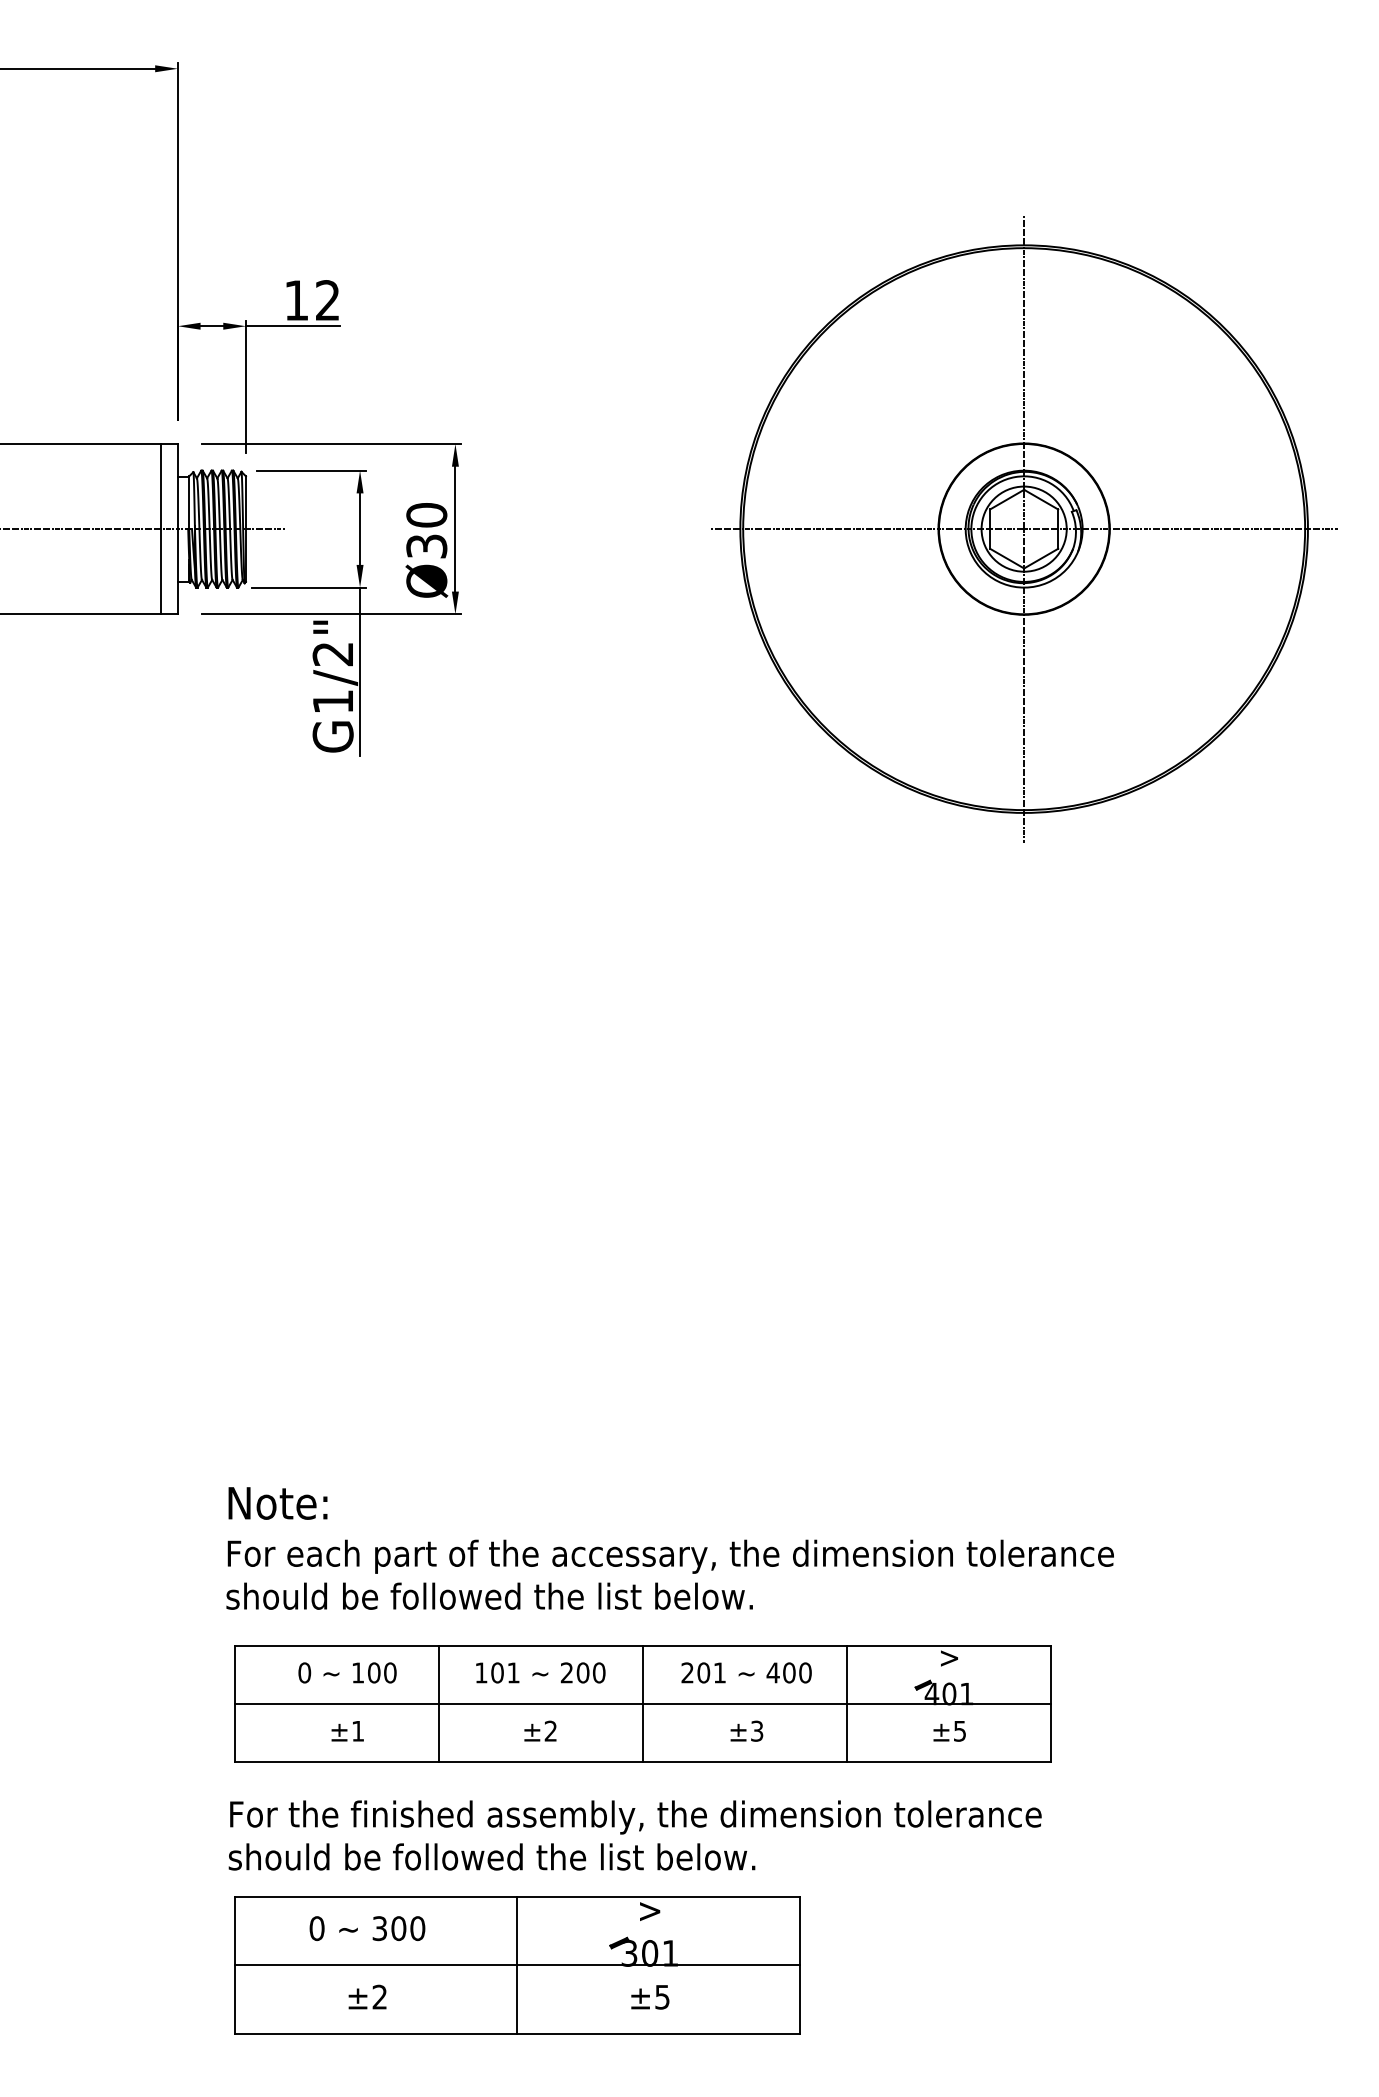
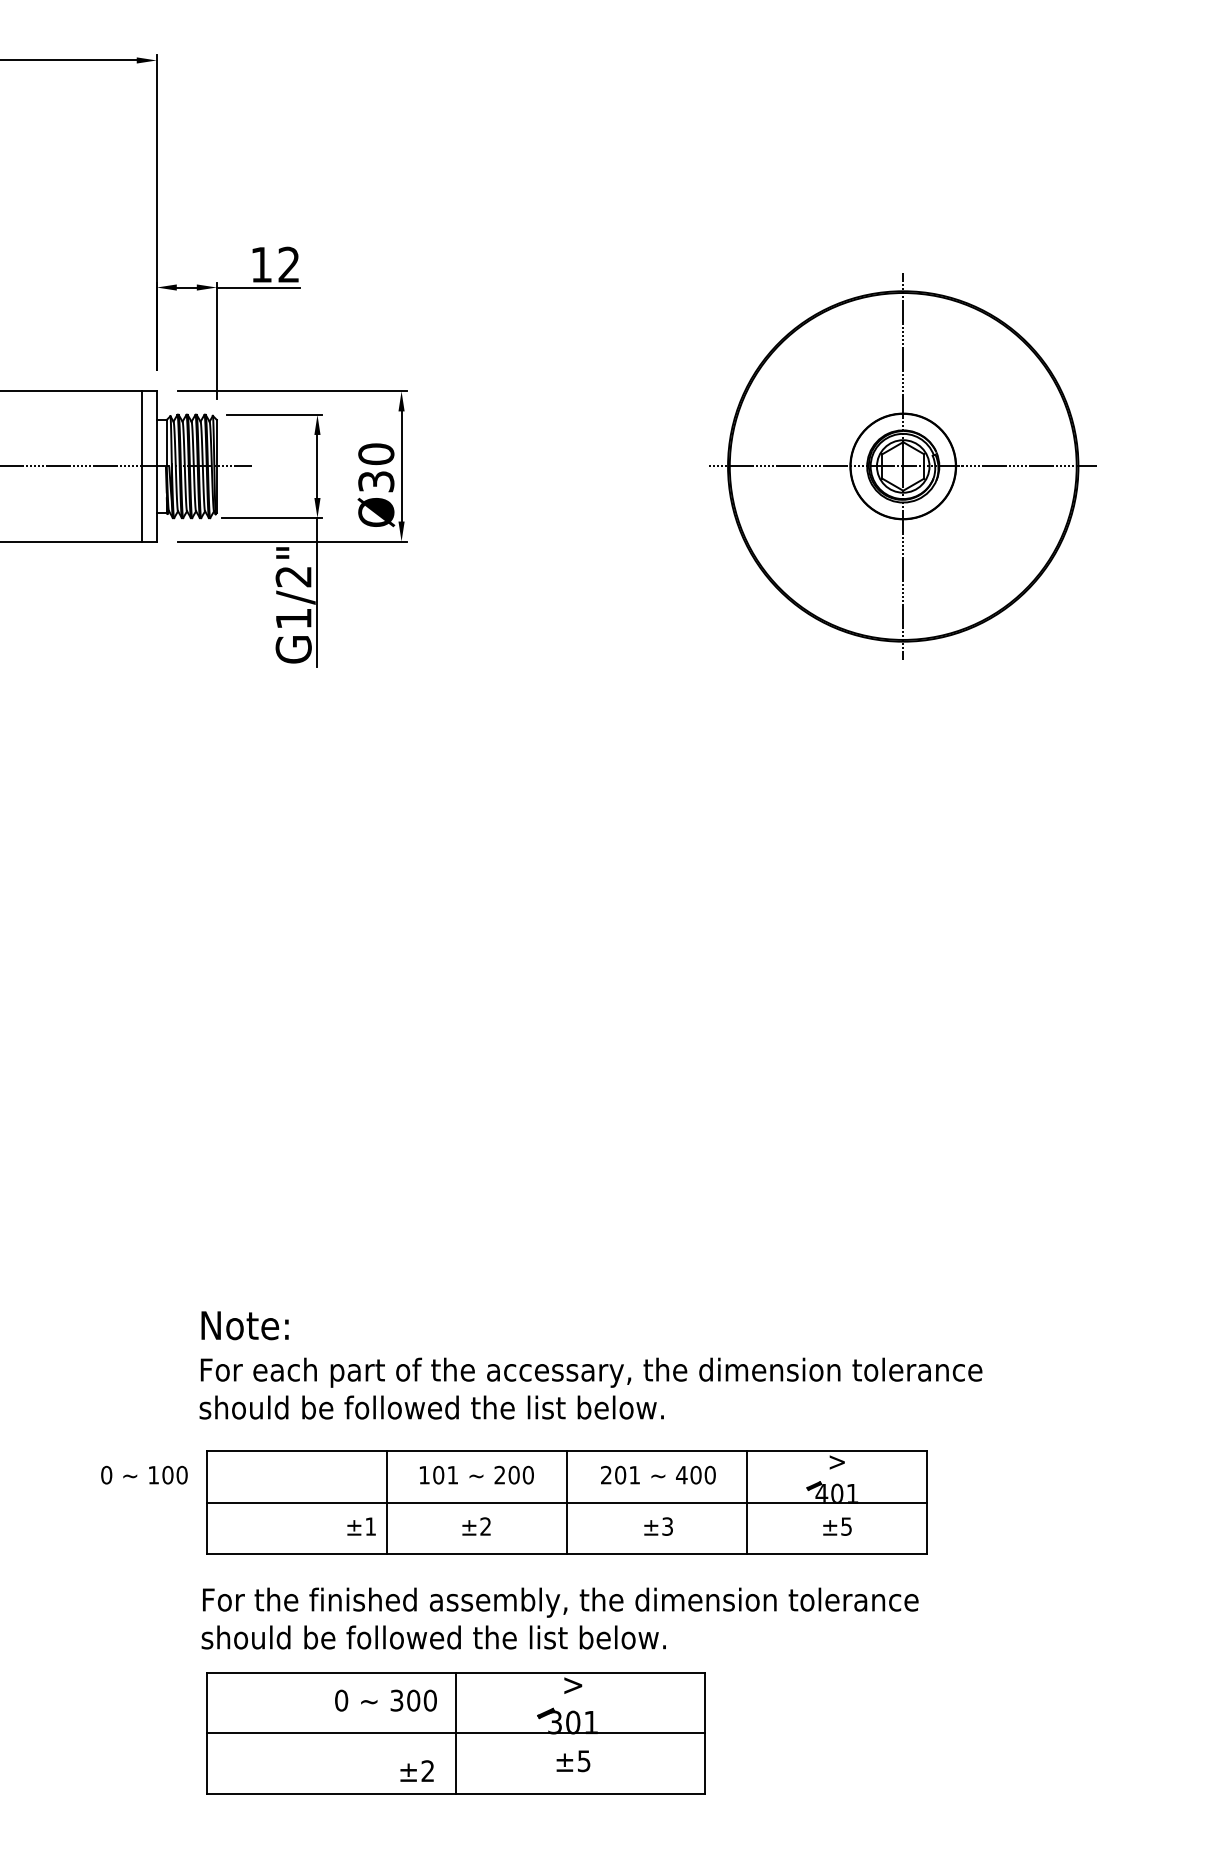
part: (1024, 529) -> (903, 466), size x0.7
text: (347, 1672) -> (144, 1474), moved
text: (347, 1731) -> (361, 1526), moved
text: (366, 1928) -> (385, 1700), moved
text: (366, 1996) -> (416, 1770), moved

